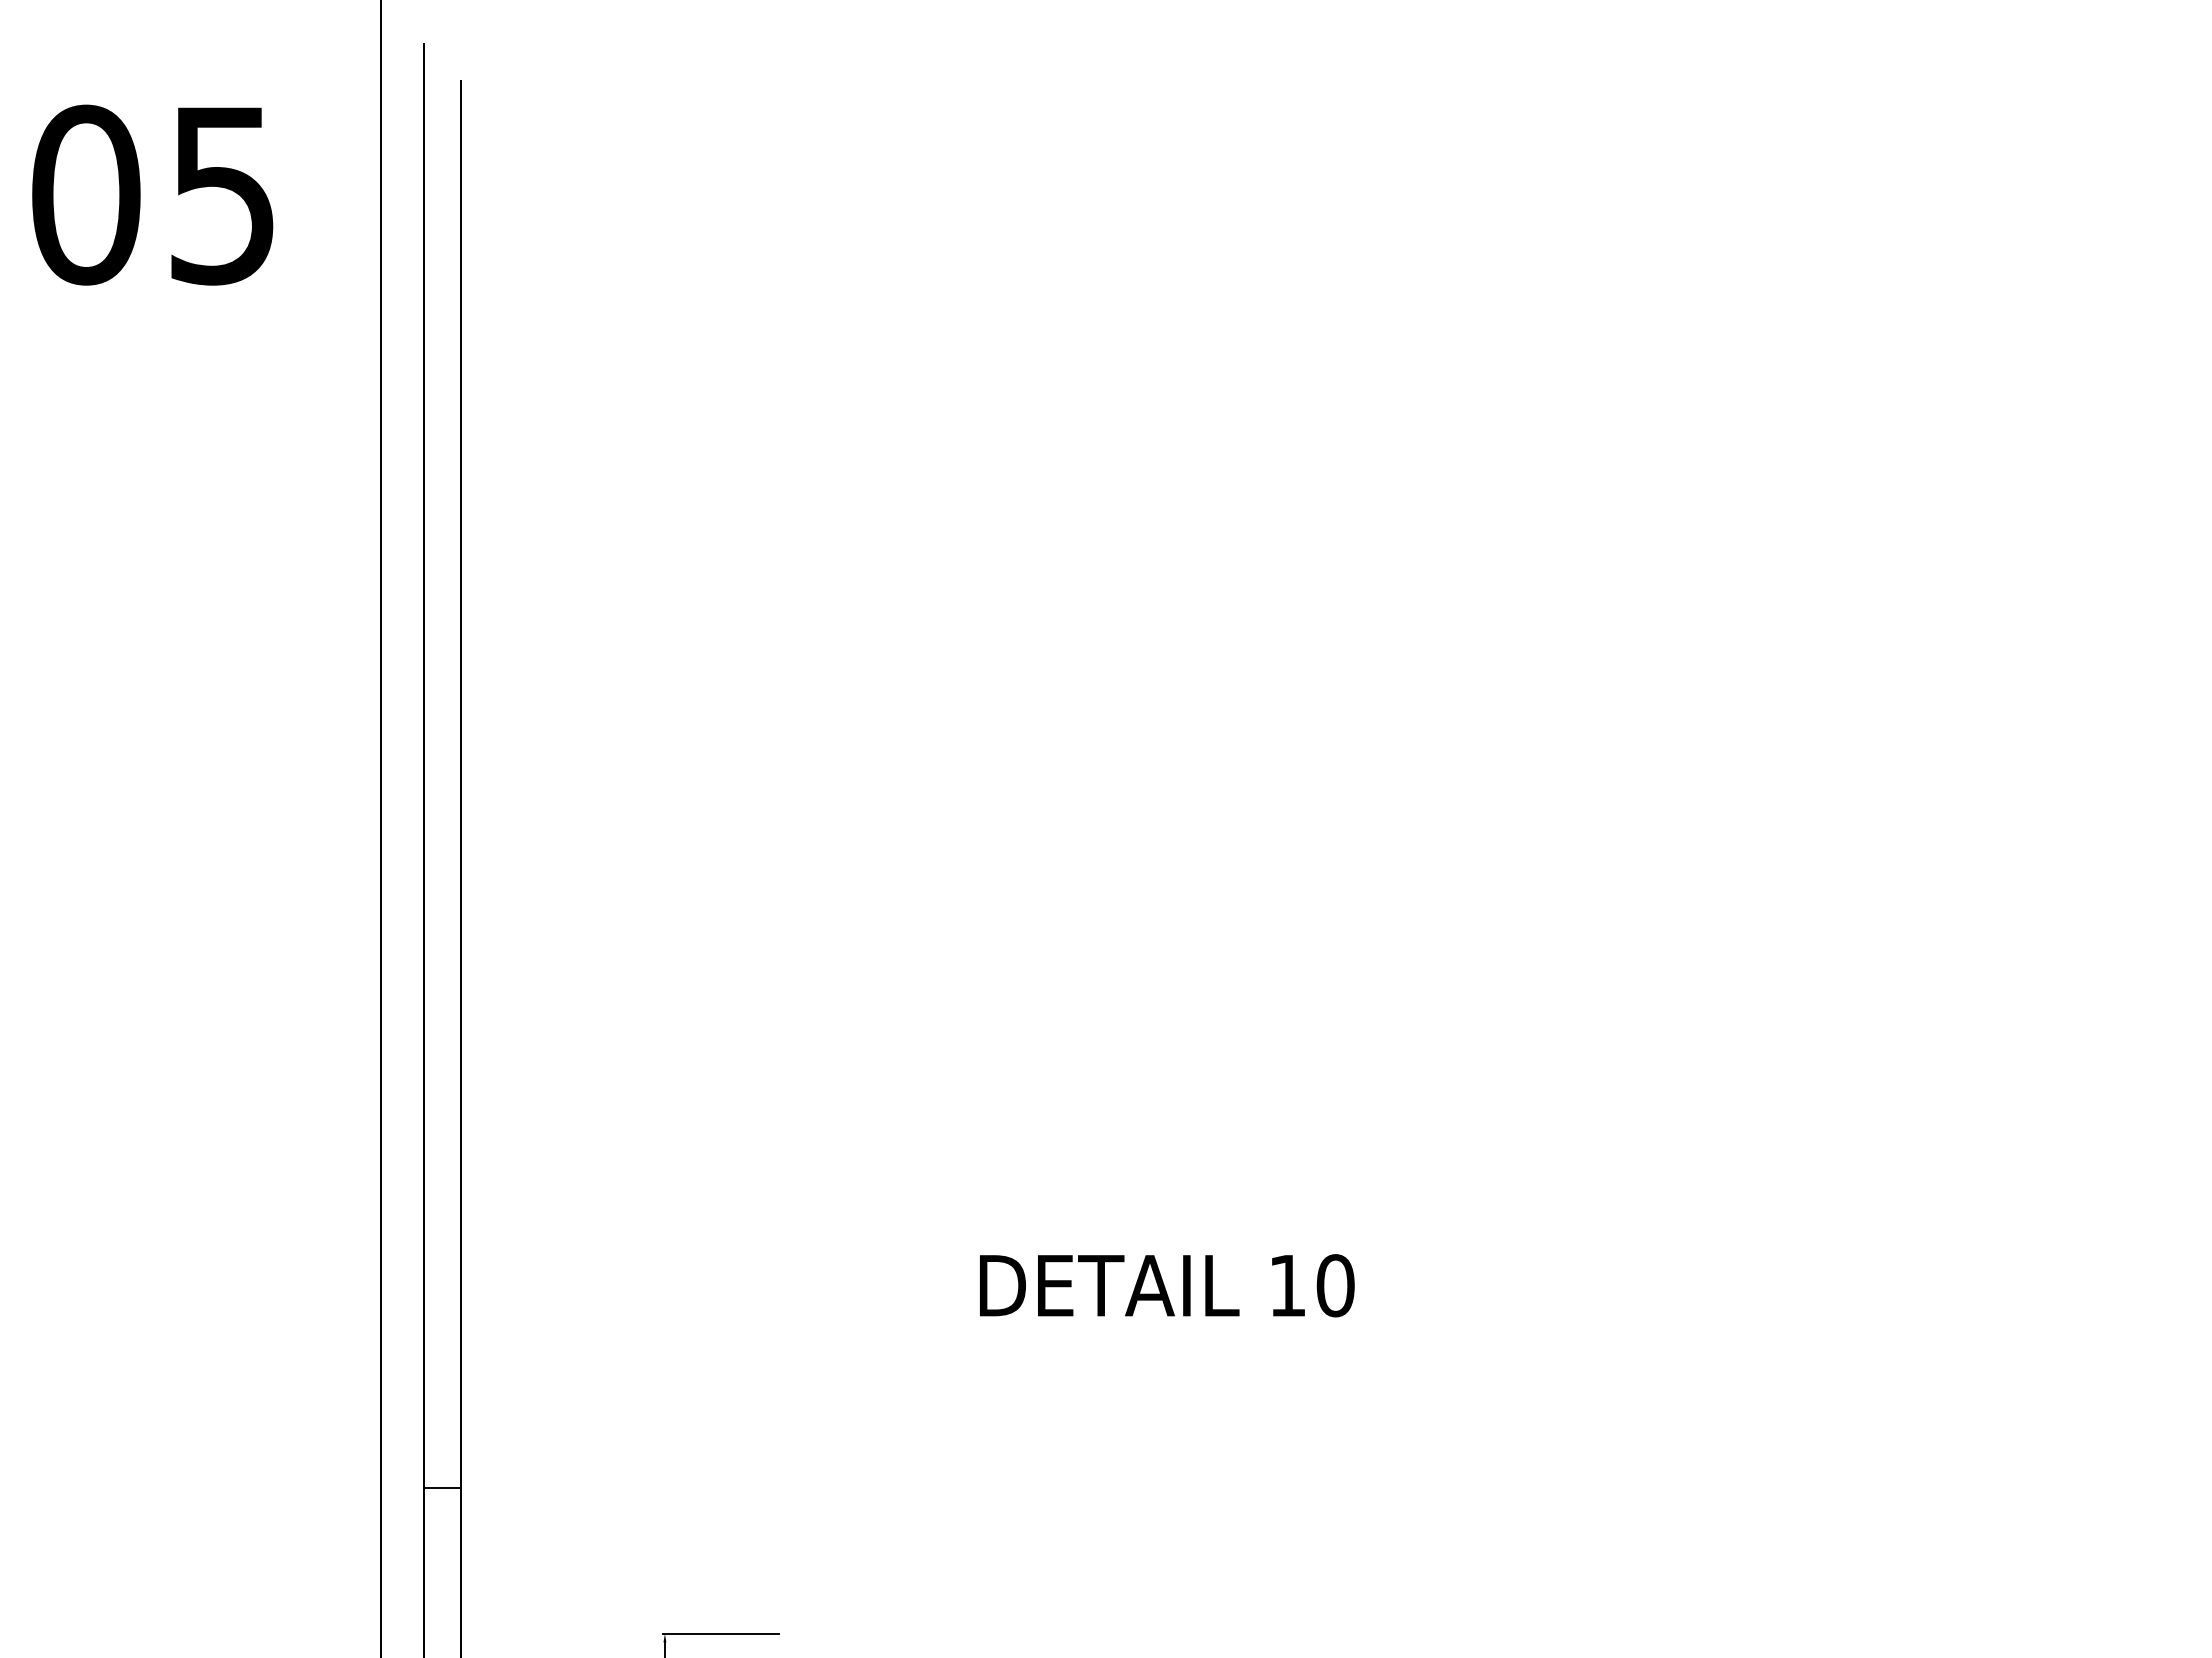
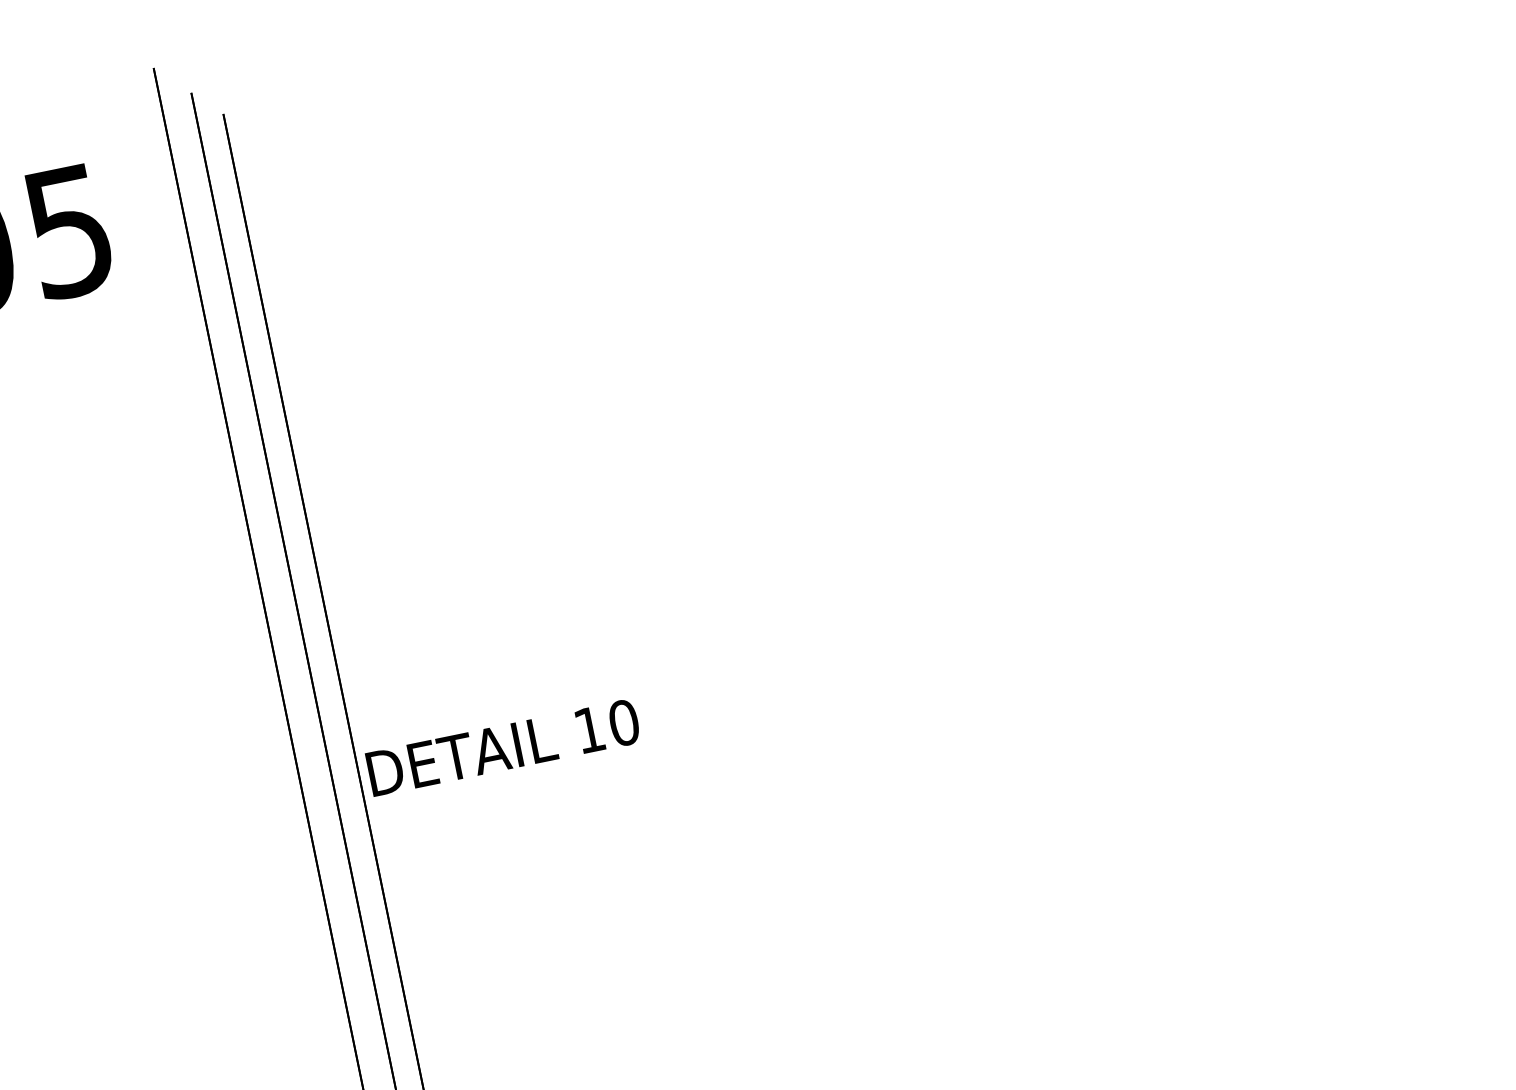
text: (1167, 1285) -> (503, 747), moved

